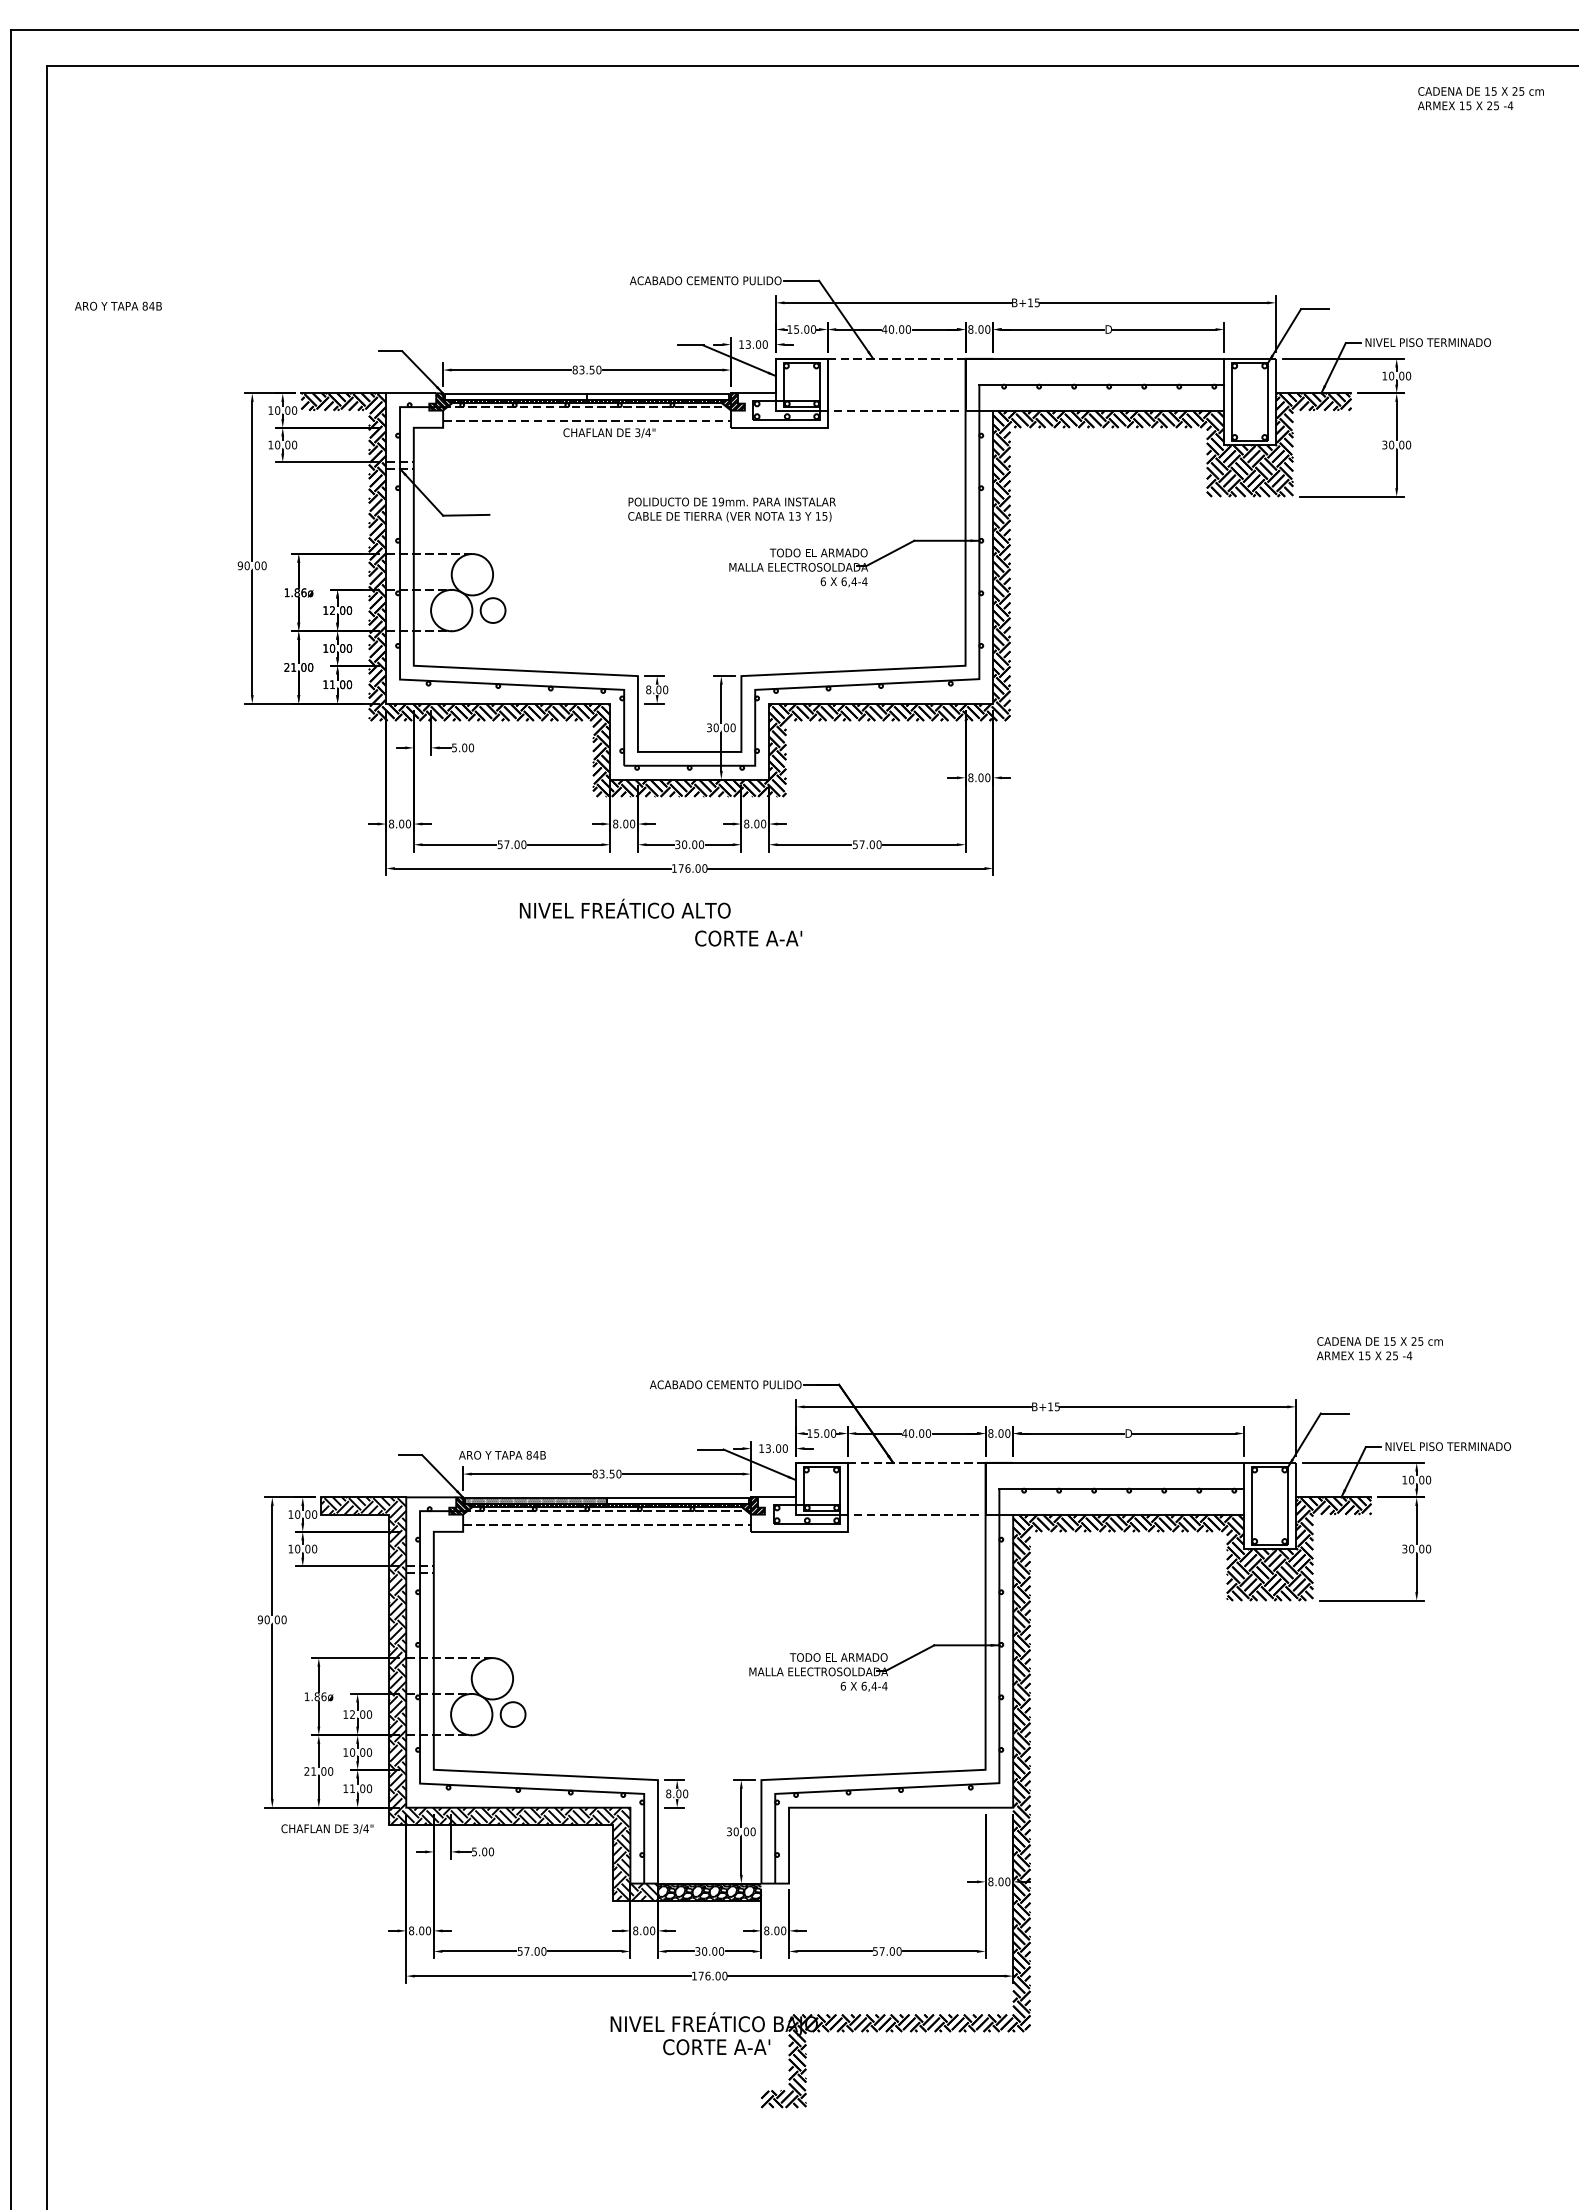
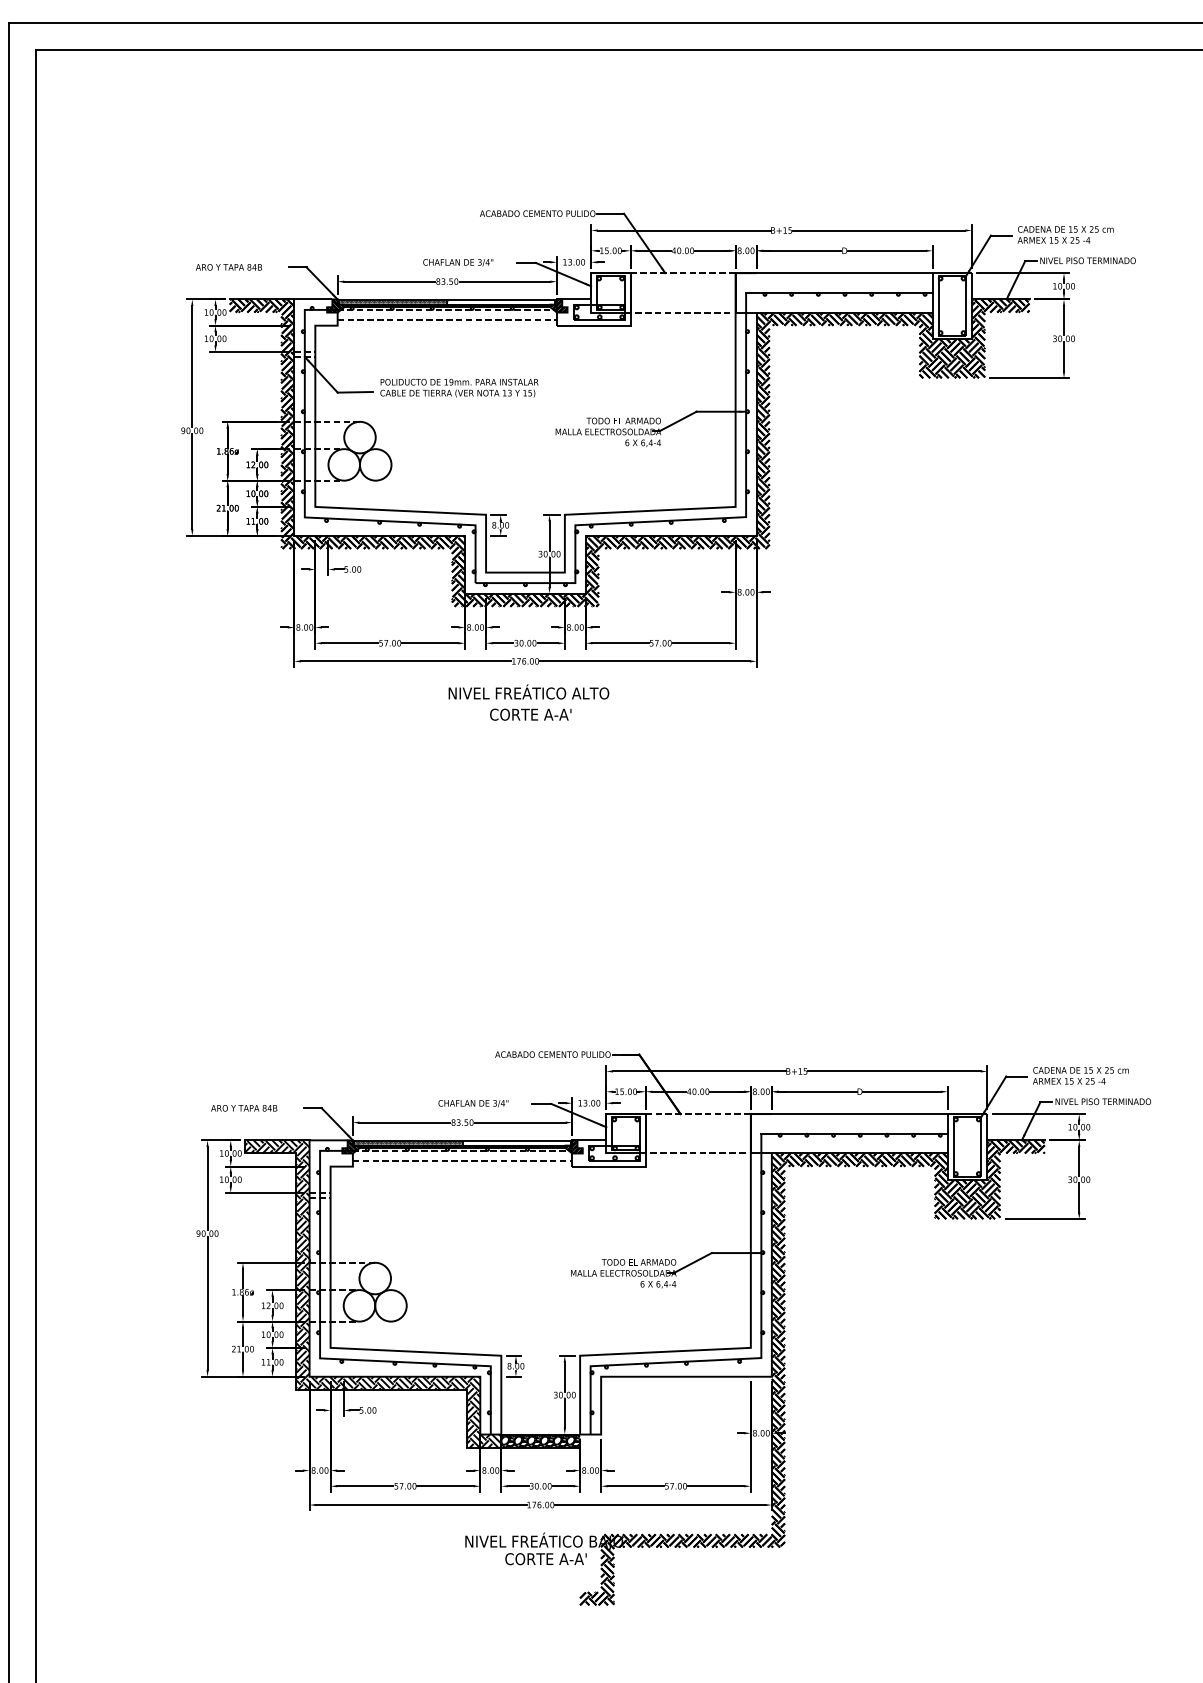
text: (1480, 98) -> (1065, 234), moved
text: (118, 305) -> (229, 266), moved
hatch: (516, 396) -> (393, 301), added
text: (609, 432) -> (458, 262), moved
text: (731, 509) -> (459, 387), moved
circle: (492, 610) -> (375, 464), size x1.67
text: (625, 908) -> (529, 691), moved
text: (748, 938) -> (530, 714), moved
text: (1379, 1348) -> (1080, 1075), moved
text: (502, 1454) -> (244, 1107), moved
circle: (512, 1714) -> (390, 1305), size x1.67
text: (327, 1829) -> (473, 1103), moved

